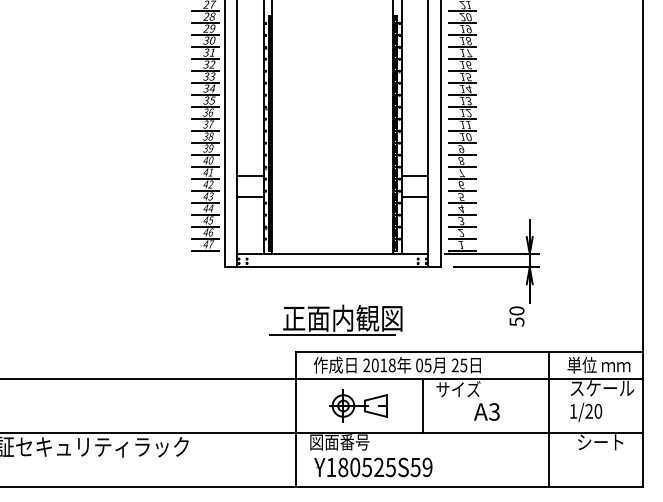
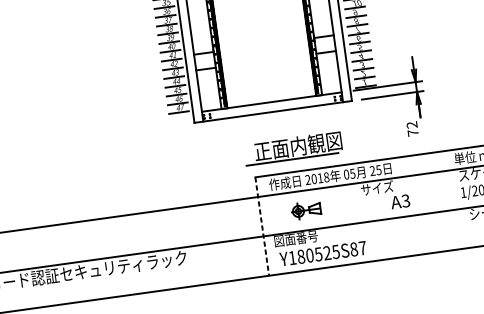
text: (516, 316) -> (412, 129), 50 -> 72
part: (335, 319) -> (292, 147), moved
part: (358, 405) -> (306, 210), size x0.7
line: (422, 405) -> (352, 203), removed
line: (548, 419) -> (446, 201), removed
line: (296, 420) -> (262, 227), solid -> dashed
text: (421, 467) -> (358, 248), Y180525S59 -> Y180525S87

